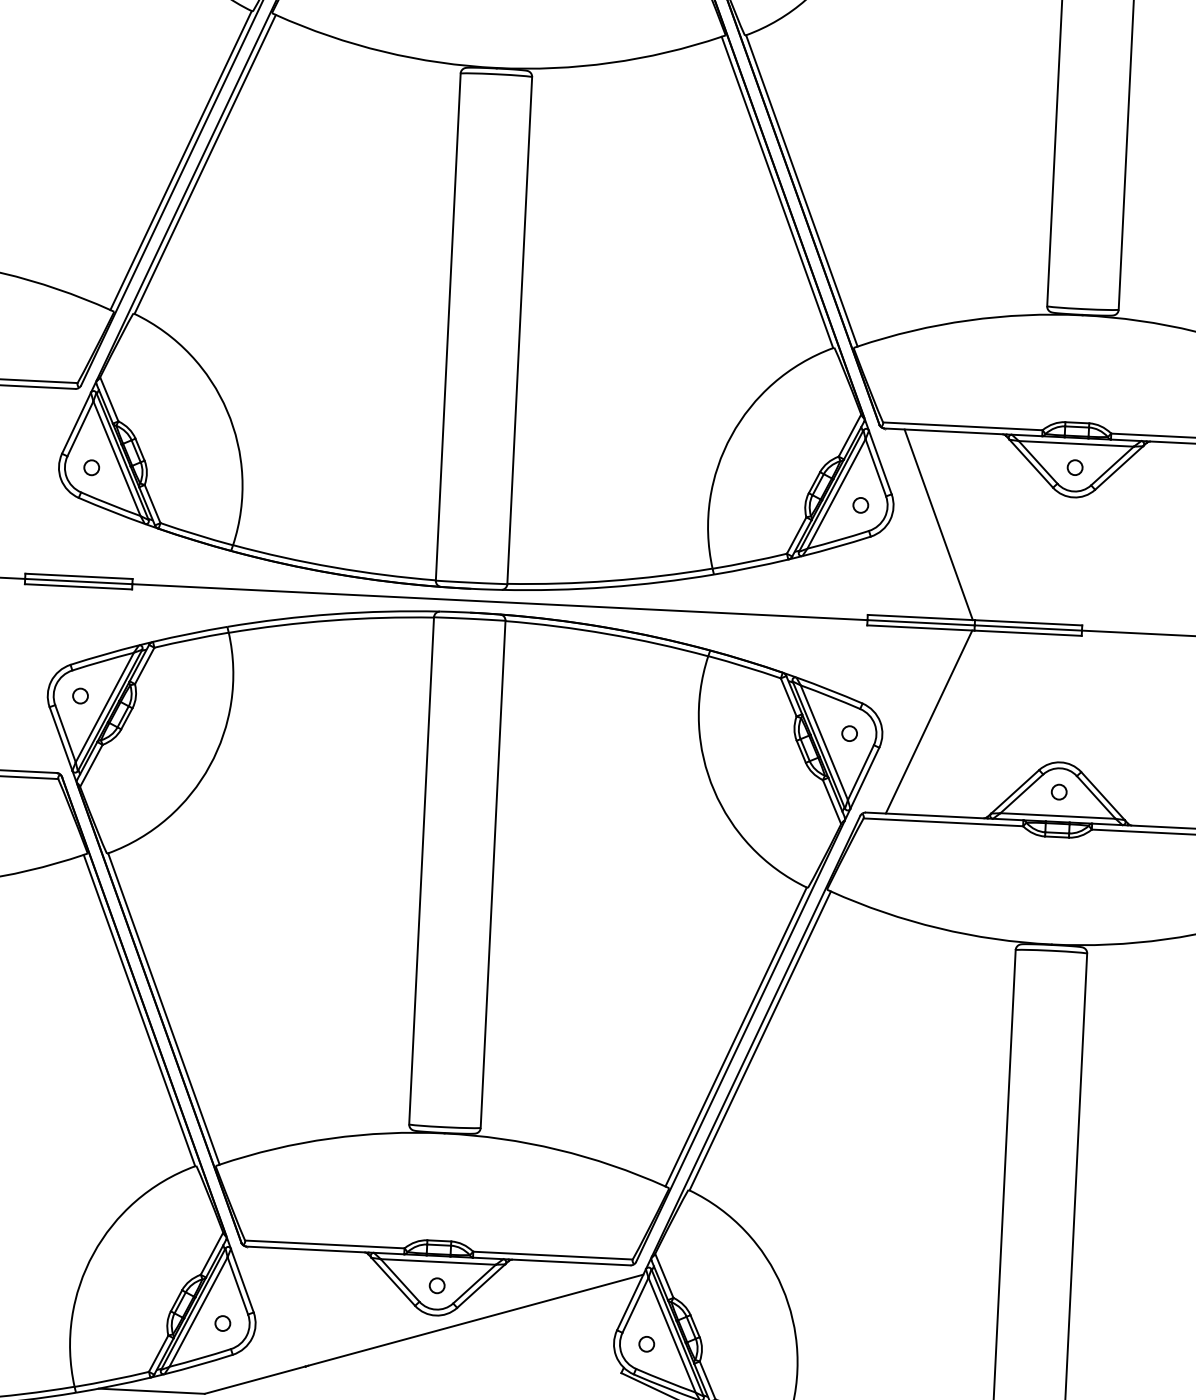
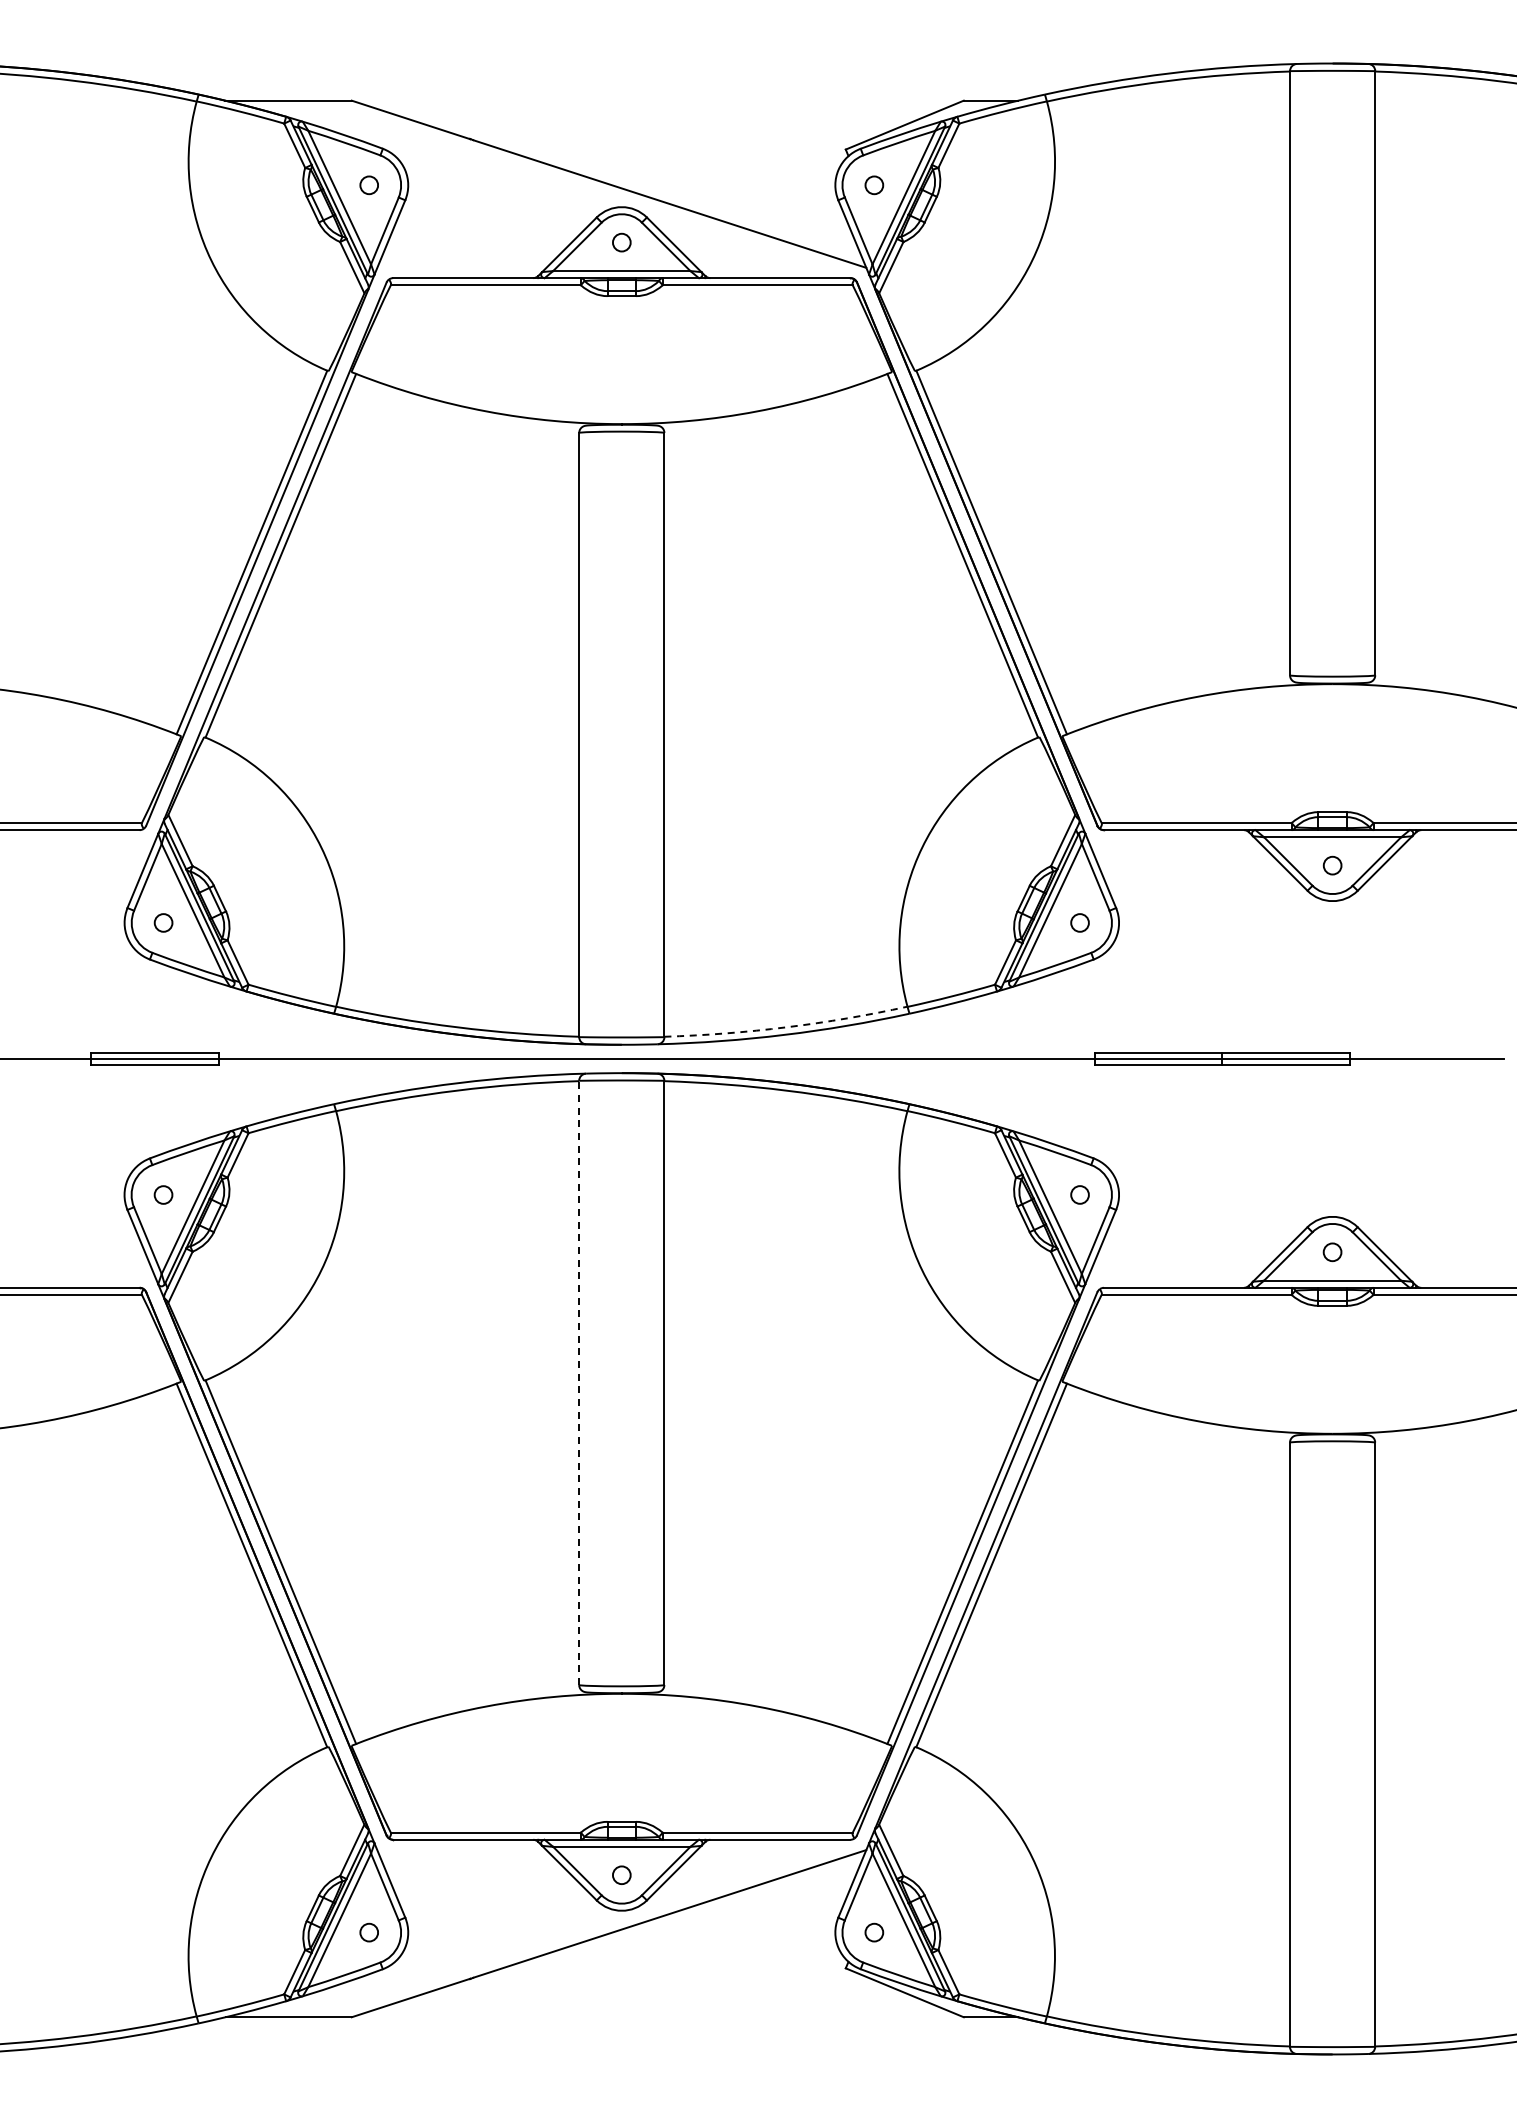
line: (938, 524) -> (1173, 941), removed
arc: (610, 581) -> (786, 1027), solid -> dashed
line: (928, 722) -> (1173, 1176), removed
line: (421, 870) -> (579, 1382), solid -> dashed

